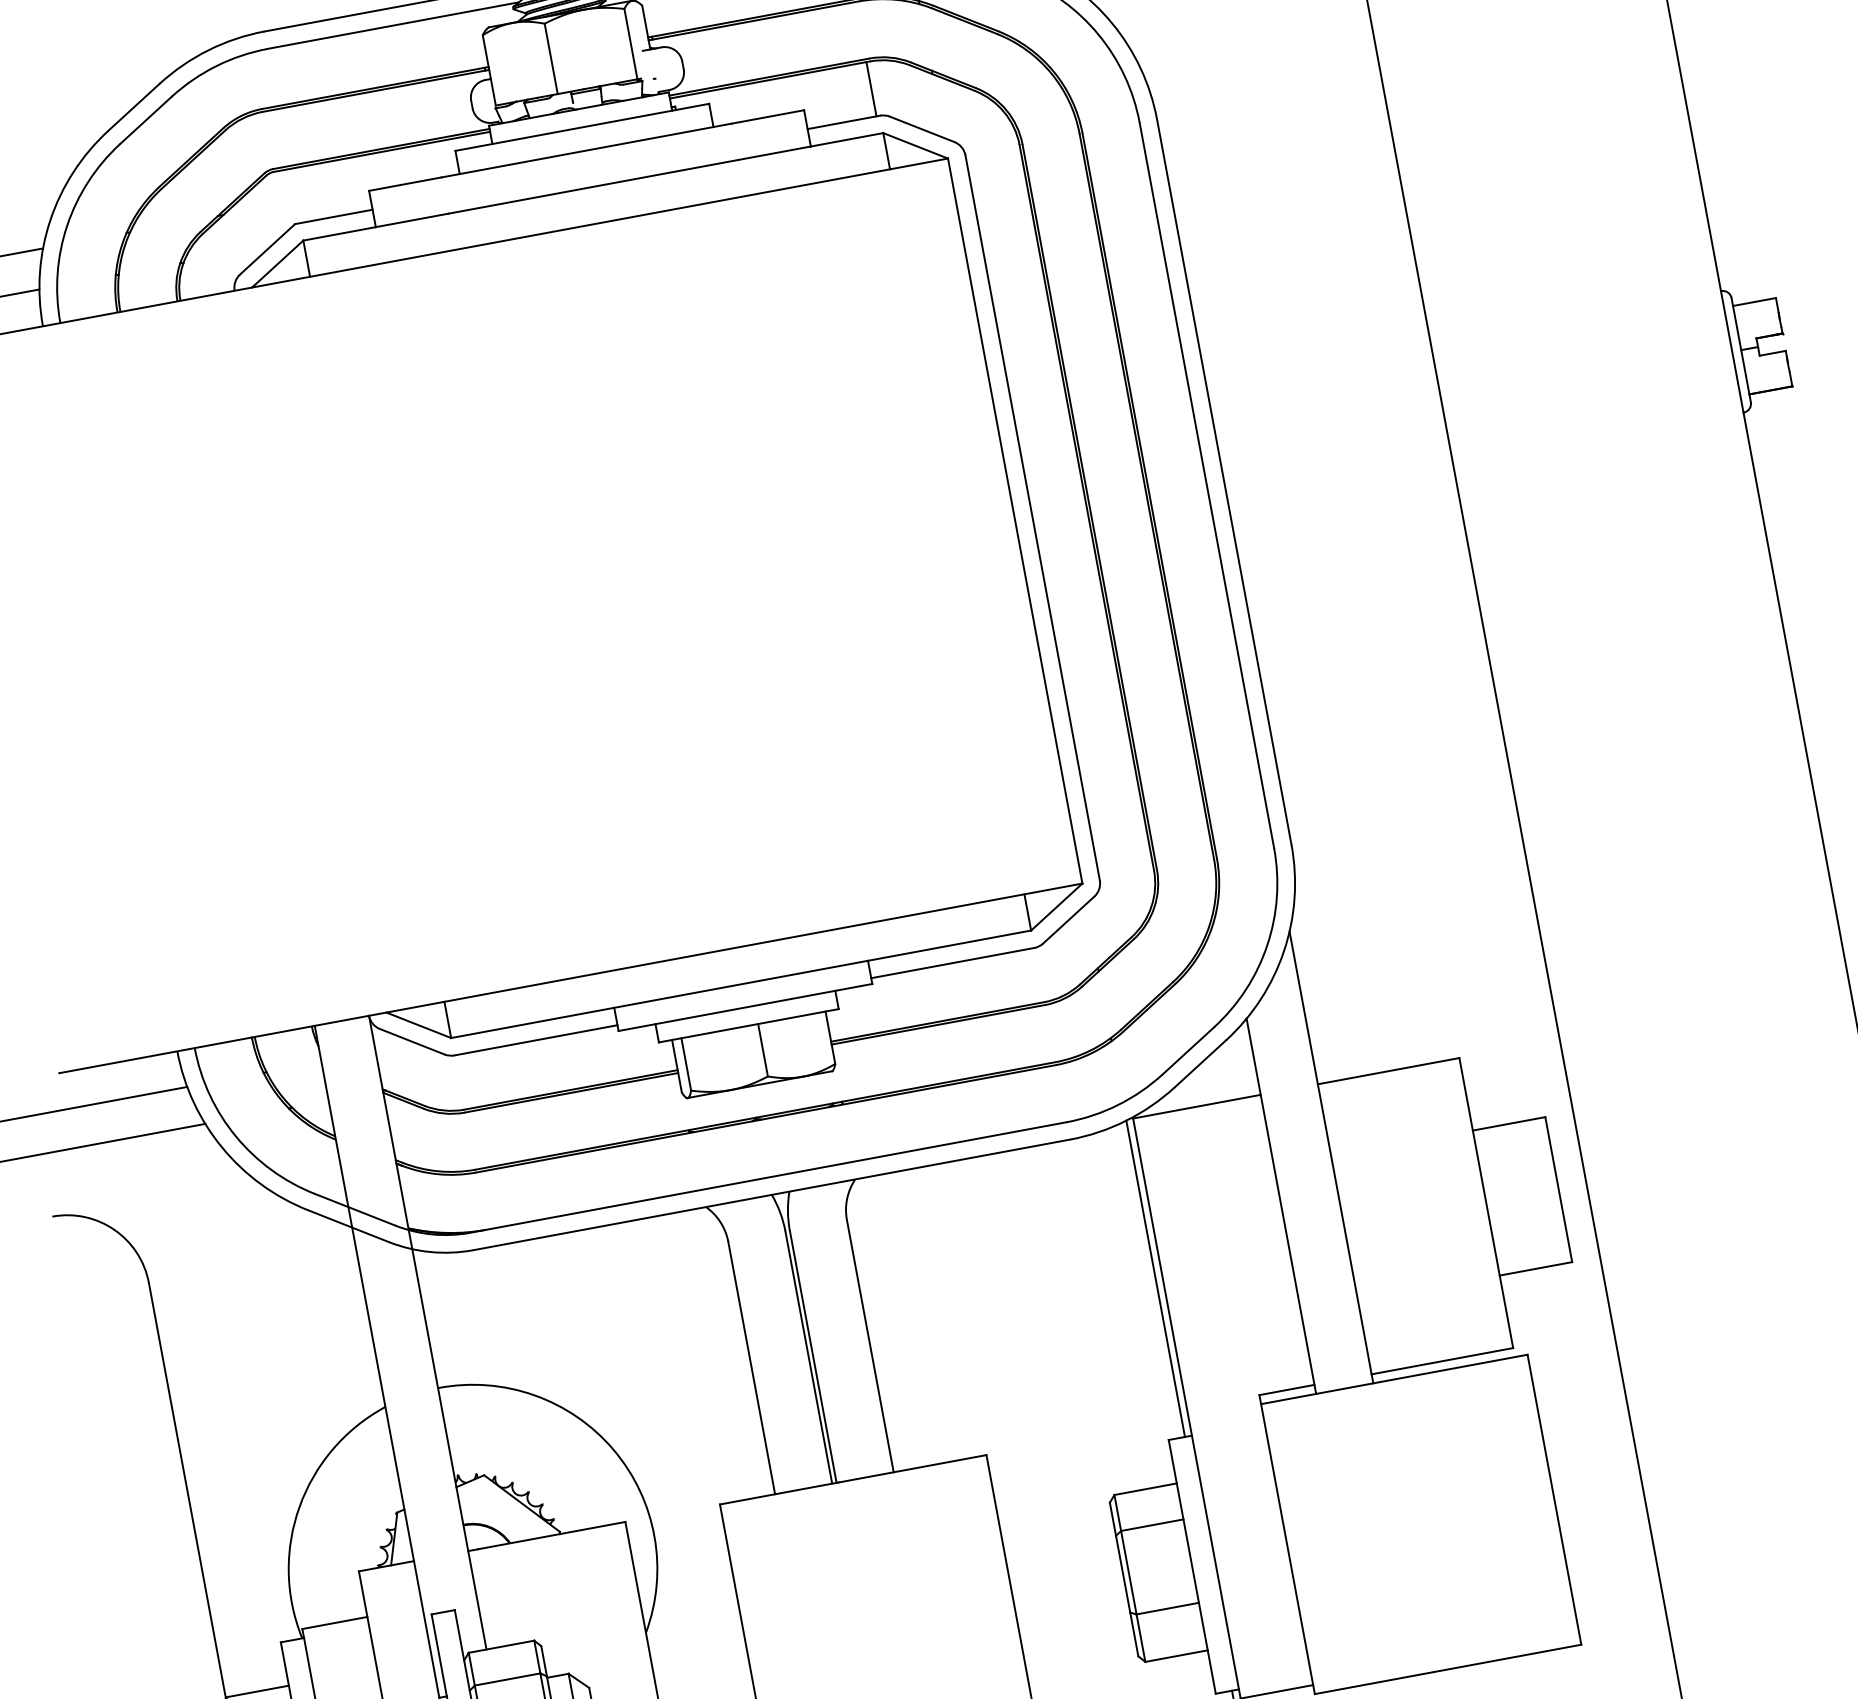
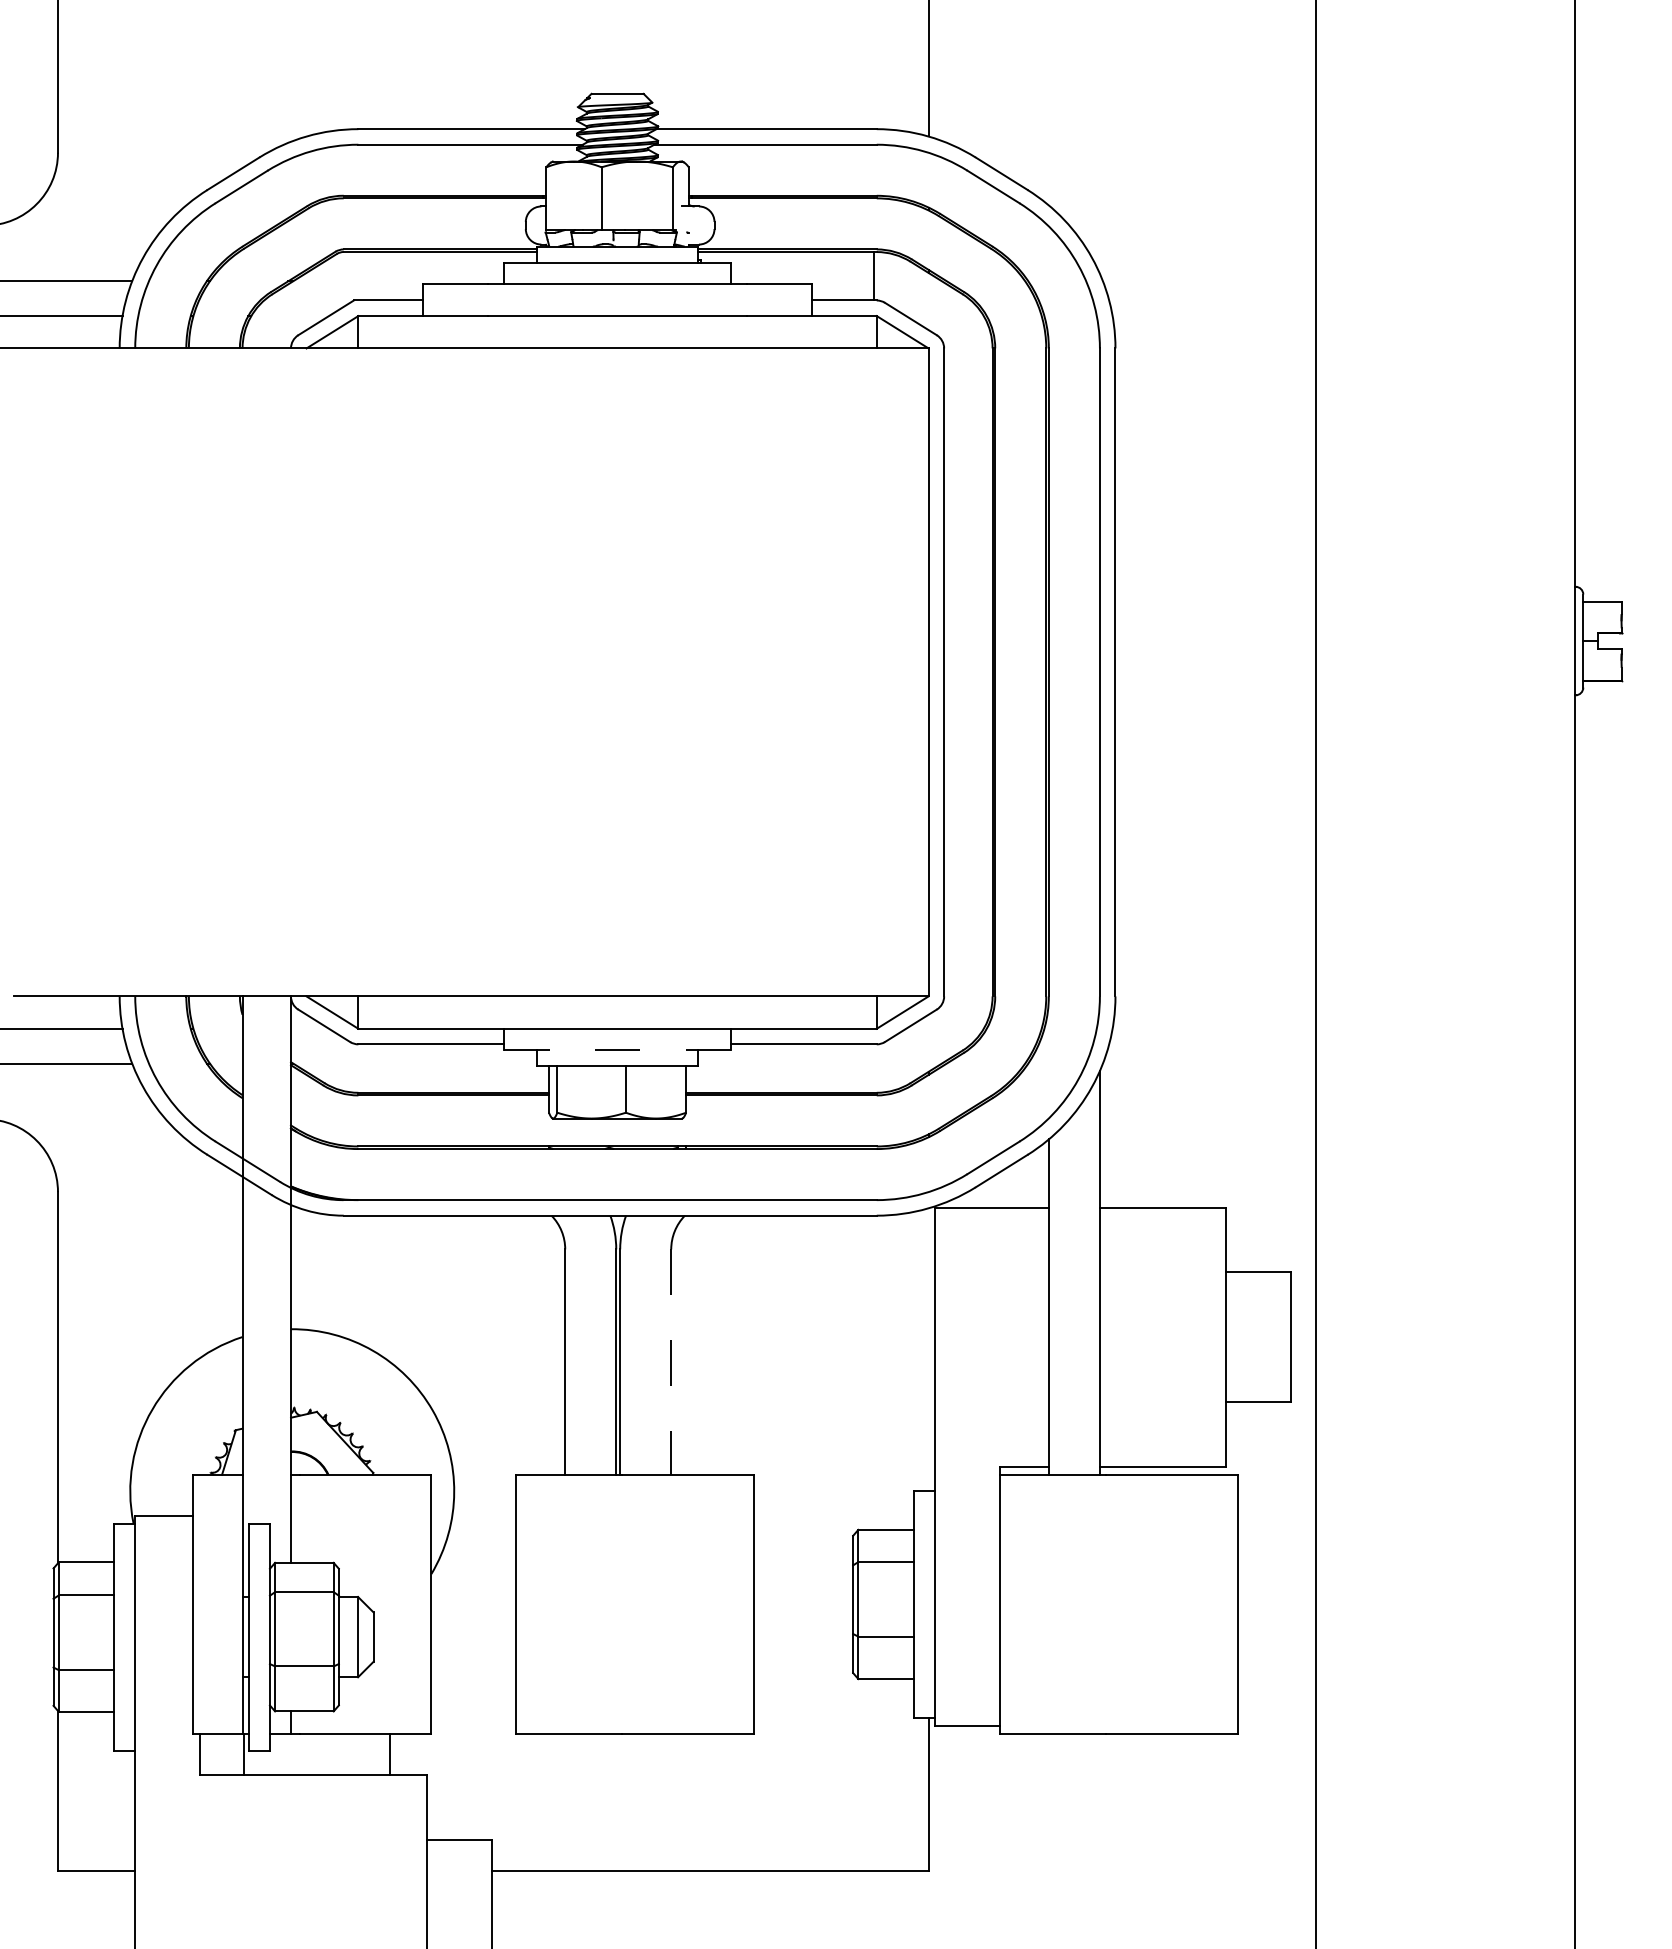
line: (745, 1007) -> (617, 1049), solid -> dashed
line: (1155, 1278) -> (928, 1349), removed
line: (870, 1346) -> (671, 1362), solid -> dashed

